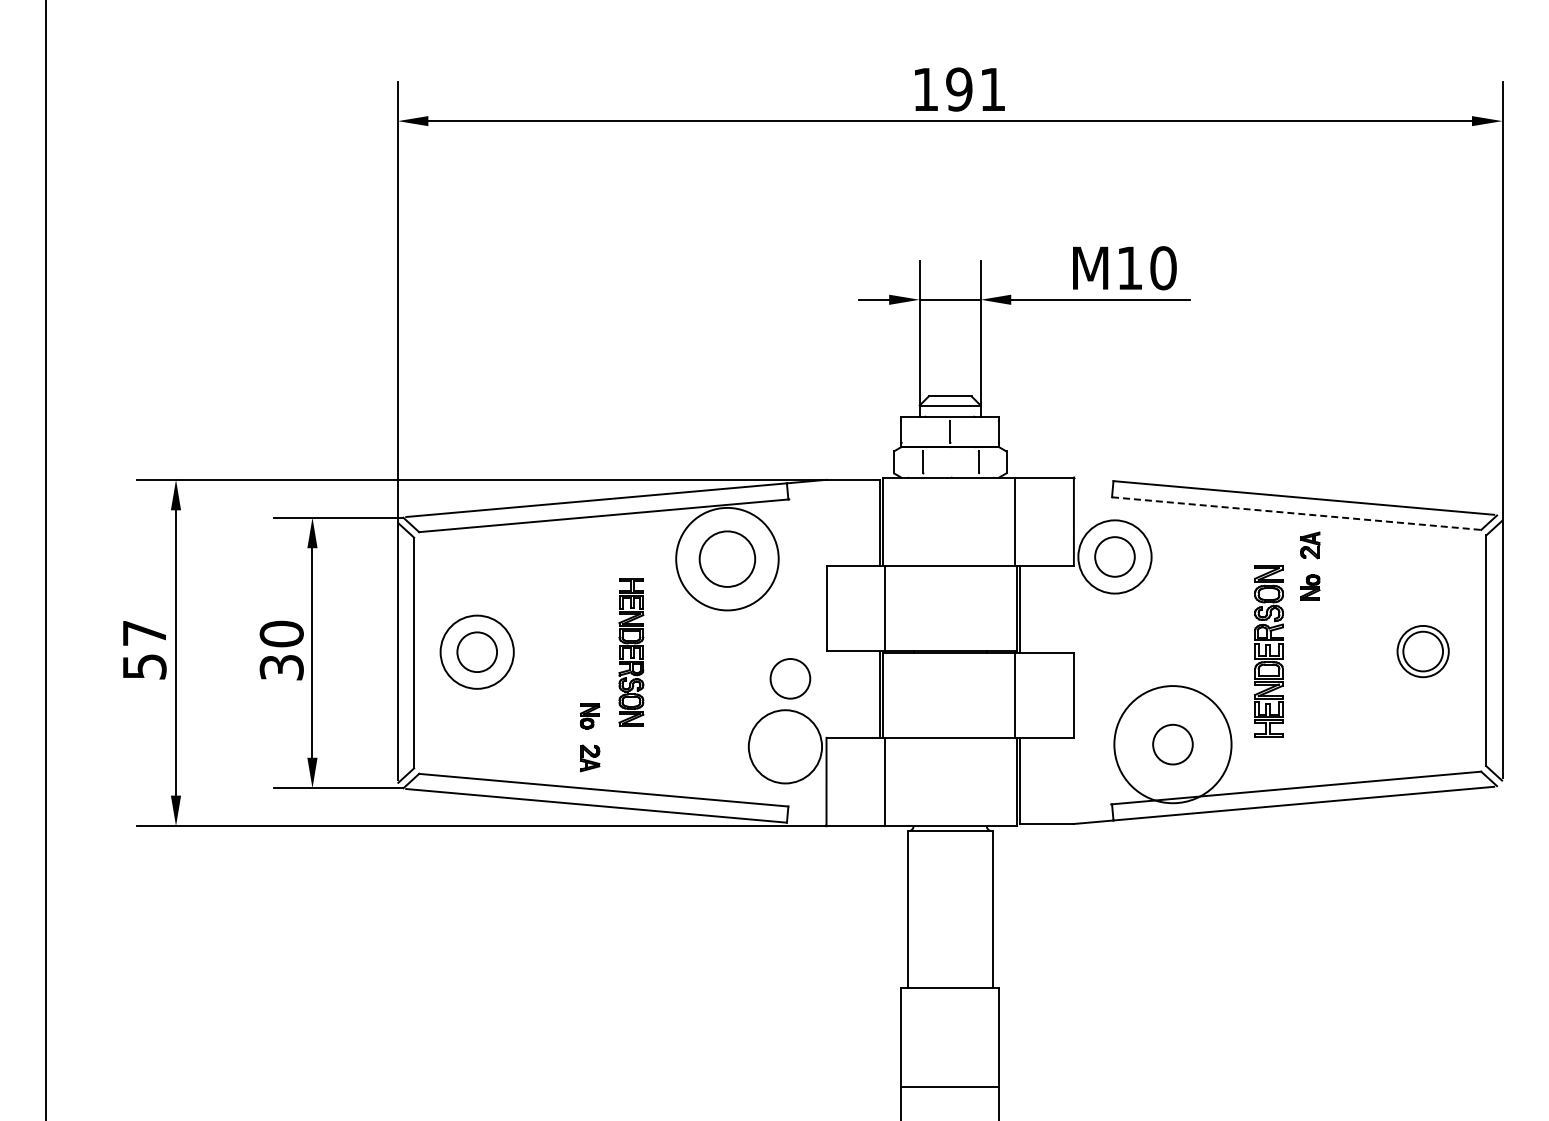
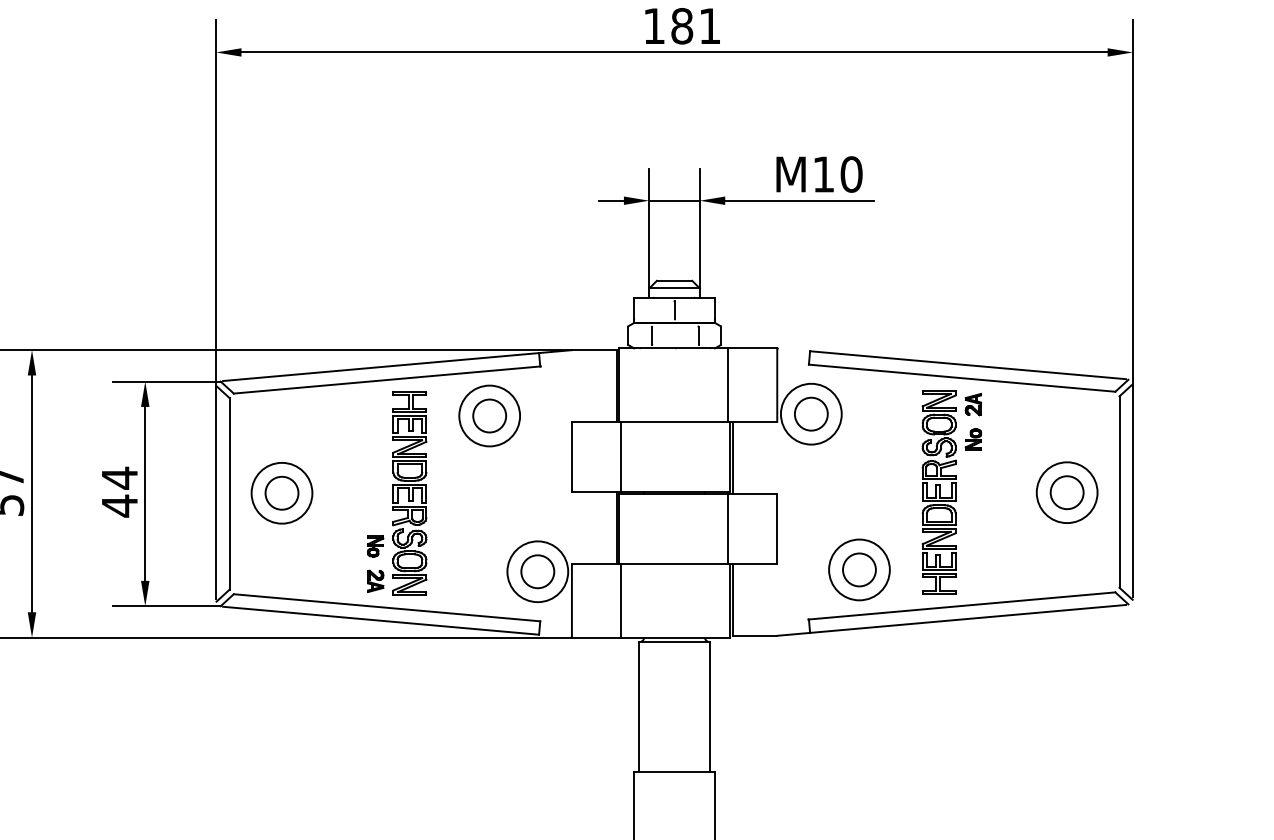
text: (959, 89) -> (682, 26), 191 -> 181
line: (1297, 513) -> (962, 378), dashed -> solid
circle: (727, 558) -> (489, 415), size x0.71
circle: (727, 559) -> (489, 416), size x0.71
text: (281, 650) -> (119, 491), 30 -> 44
part: (1268, 651) -> (938, 492), size x1.43
circle: (1422, 651) -> (1066, 492), size x1.43
part: (631, 652) -> (410, 493), size x1.67
circle: (790, 678) -> (537, 571), moved
circle: (1172, 744) -> (859, 569), size x0.62

